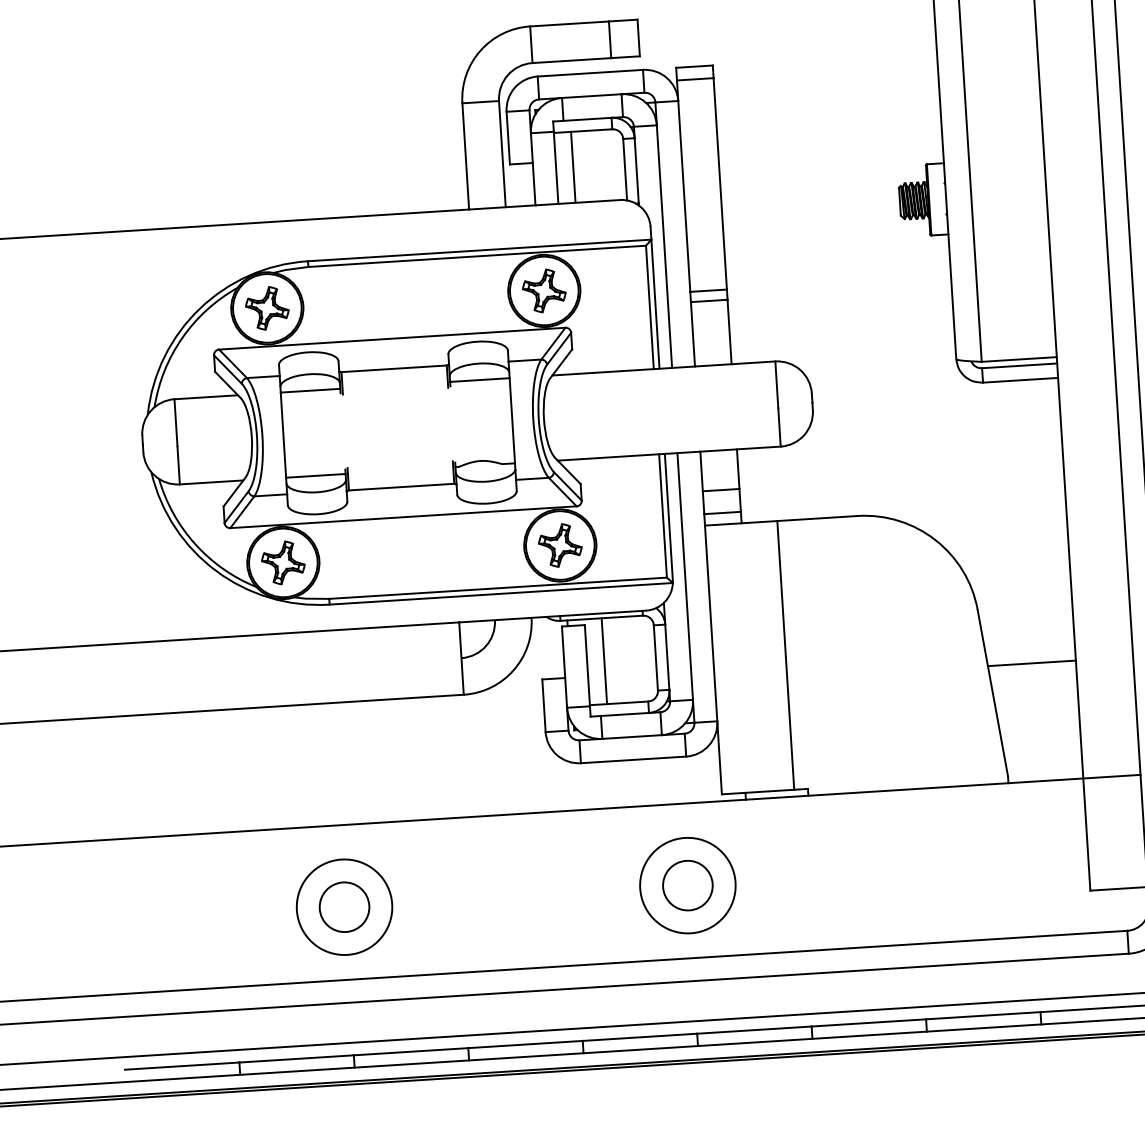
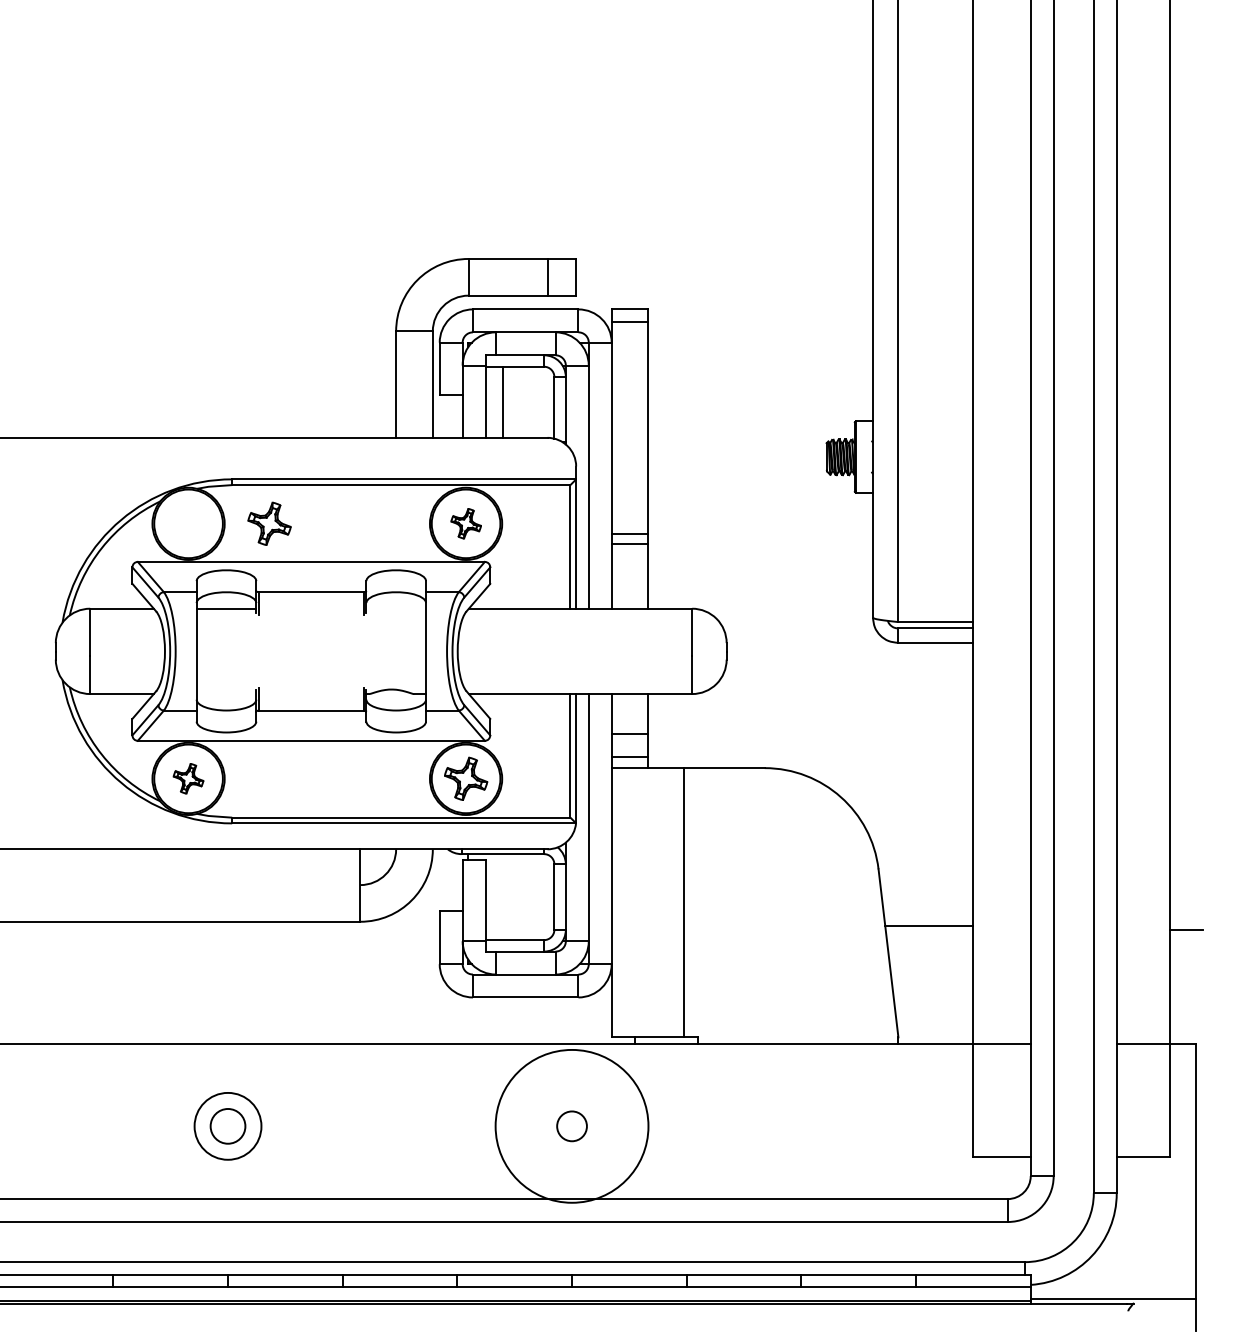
part: (544, 290) -> (466, 523), size x0.7
part: (267, 308) -> (269, 523), moved
line: (480, 379) -> (396, 608), removed
line: (315, 476) -> (226, 694), removed
part: (283, 562) -> (188, 778), size x0.7
line: (604, 661) -> (502, 897), removed
circle: (687, 885) -> (571, 1126), size x0.6
circle: (687, 885) -> (571, 1126), size x1.6
circle: (344, 907) -> (227, 1126), size x0.7
circle: (344, 907) -> (227, 1126), size x0.7

